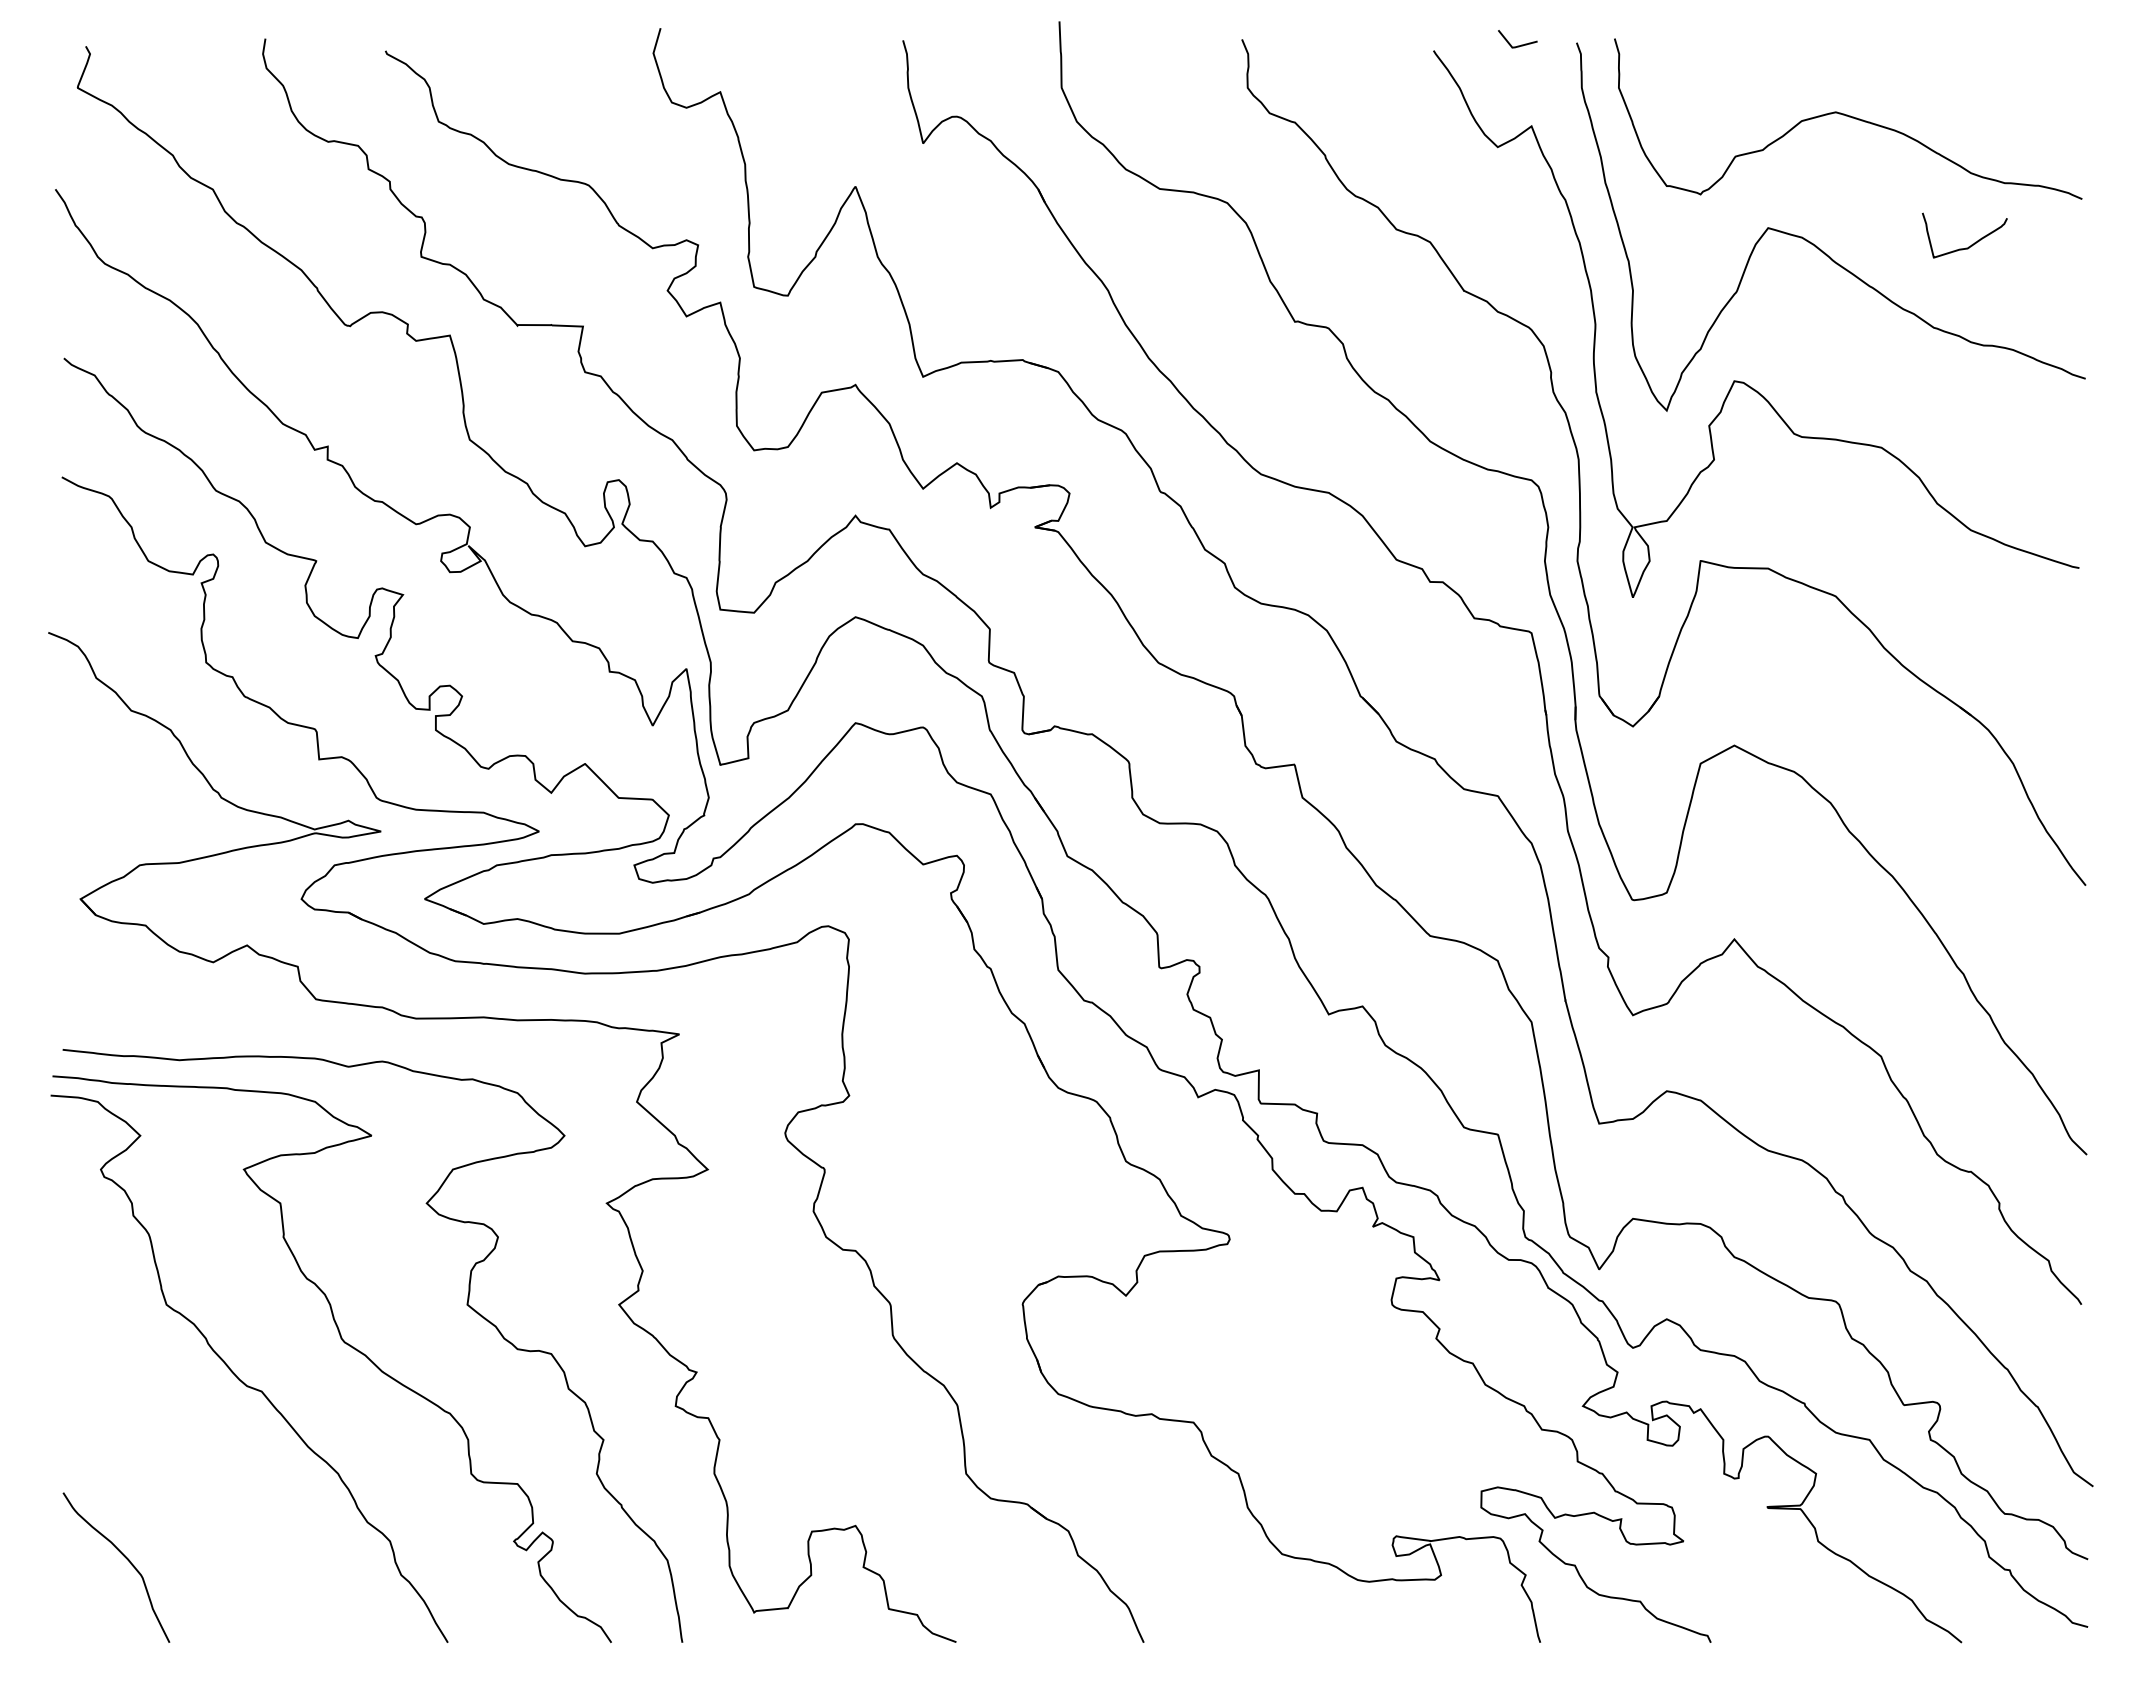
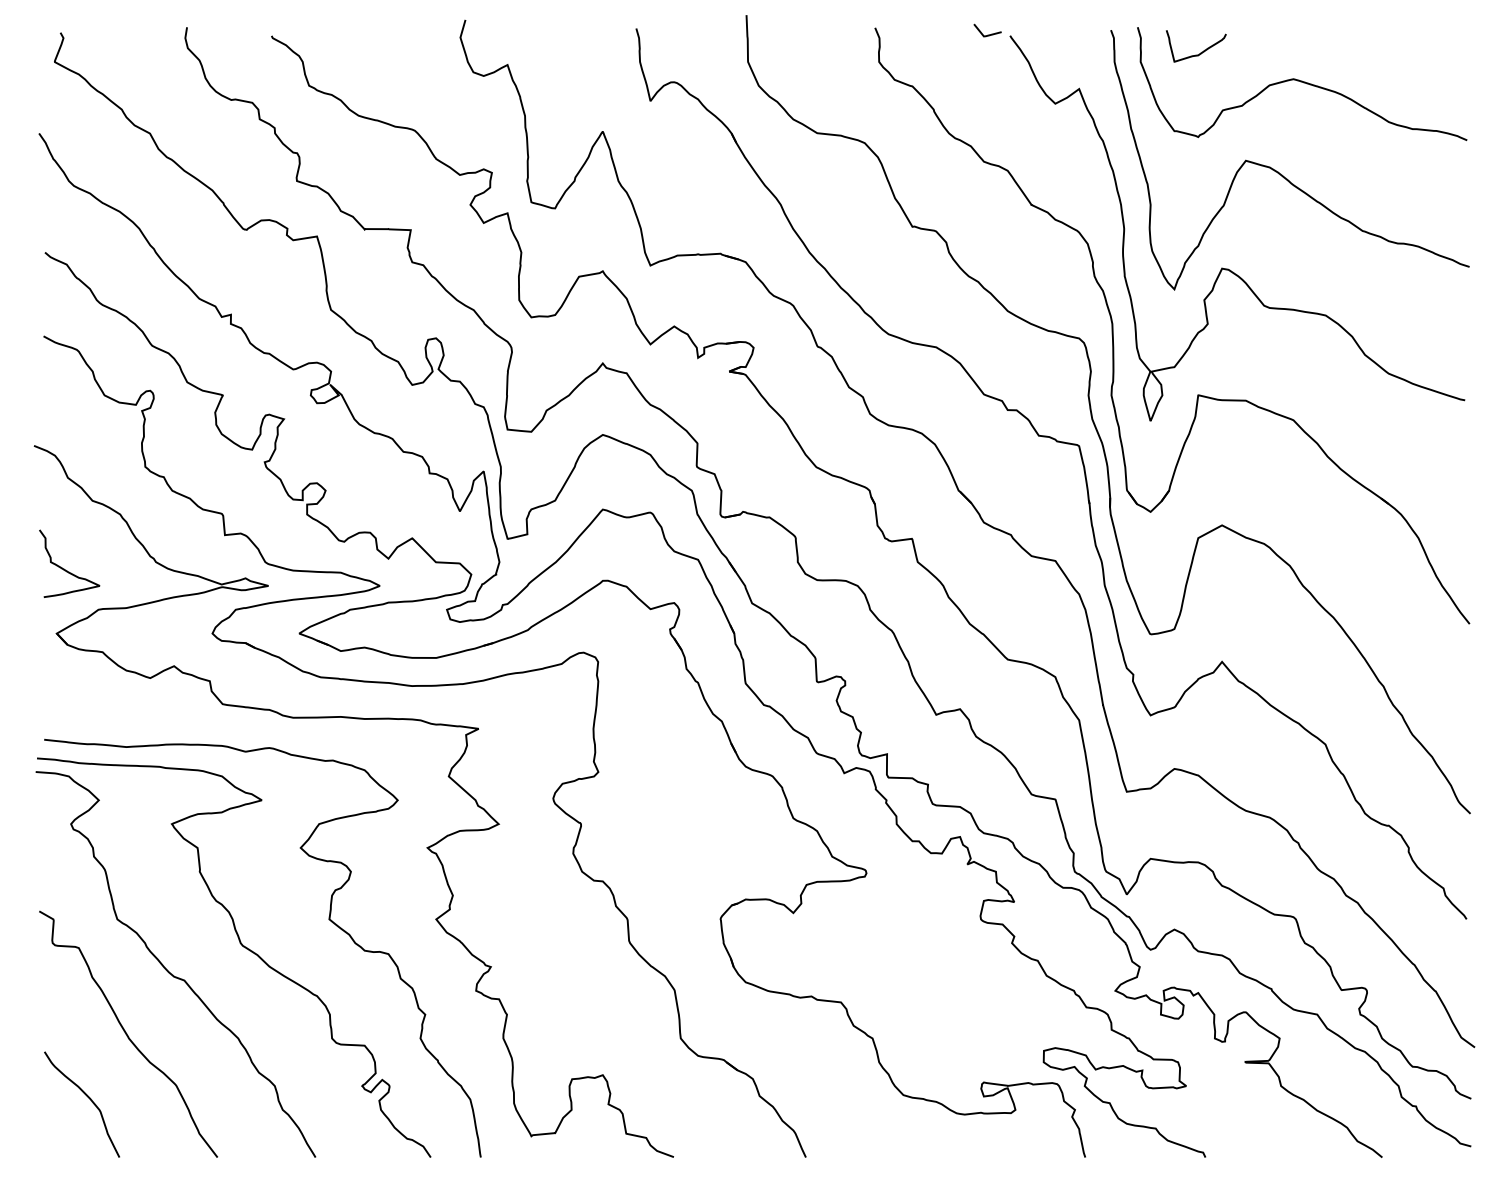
line: (1517, 45) -> (987, 34), moved
curve: (1971, 244) -> (1201, 52), moved
curve: (93, 808) -> (65, 569), added
curve: (181, 1468) -> (127, 1034), added

